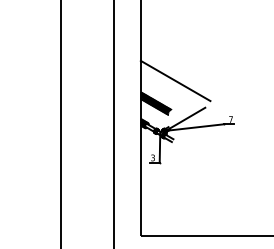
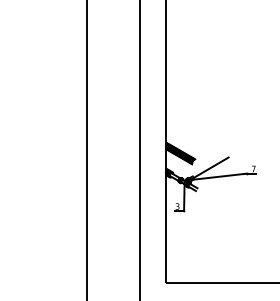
line: (175, 80) -> (199, 130), removed

